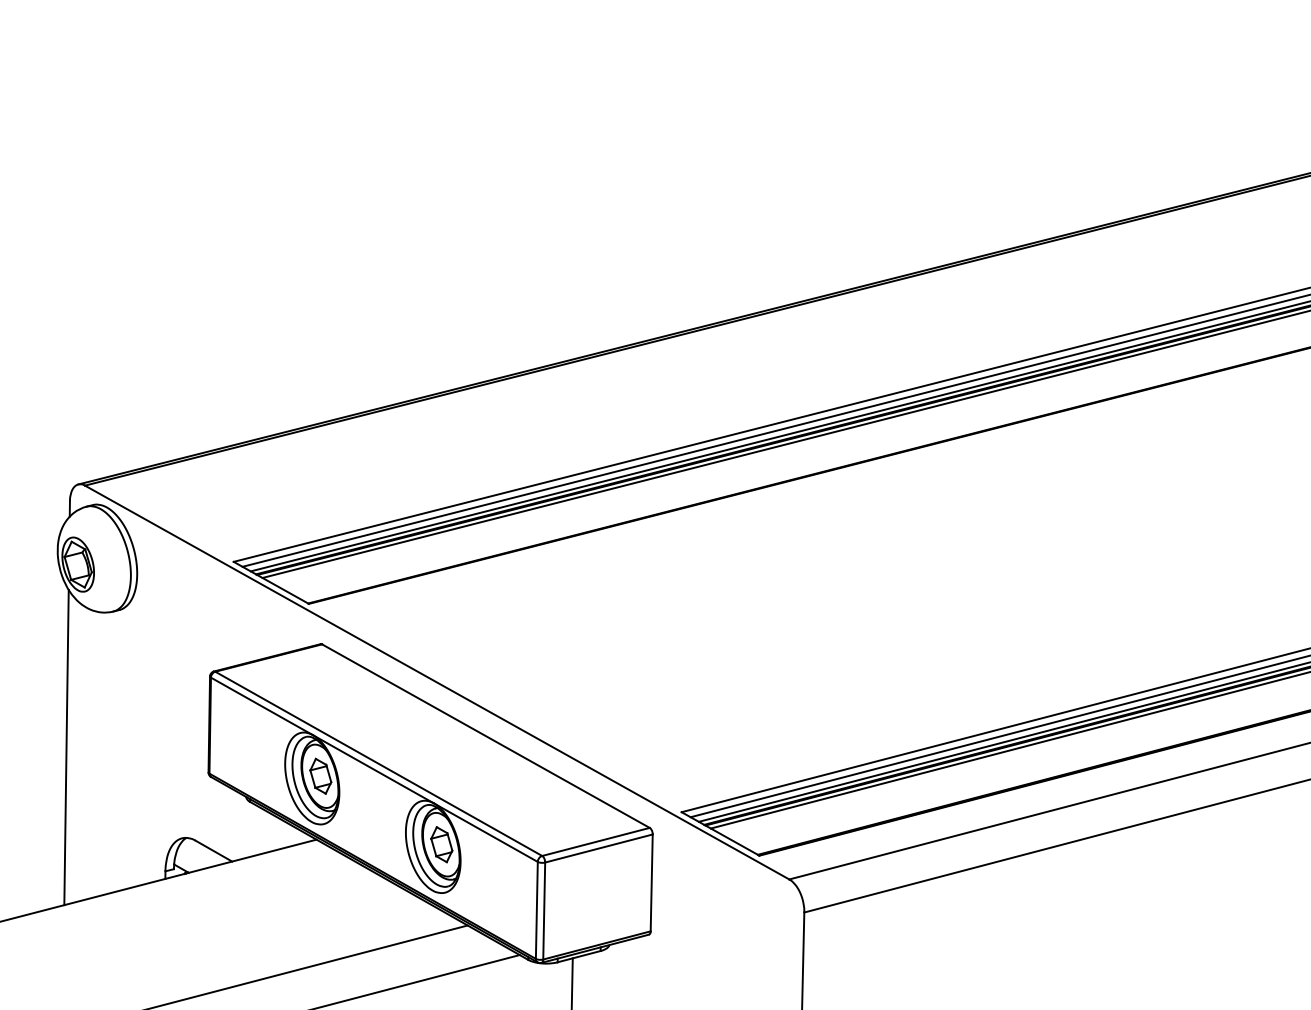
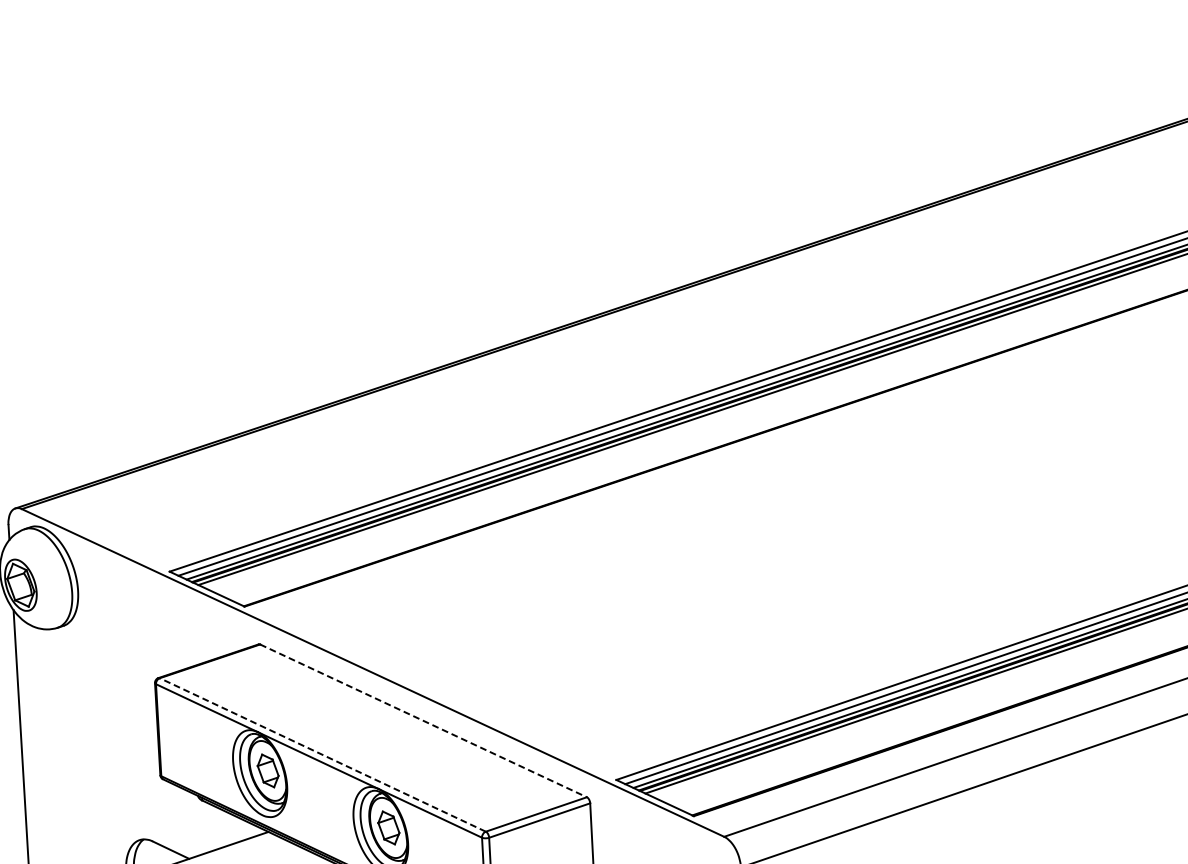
line: (485, 736) -> (423, 721), solid -> dashed
line: (378, 763) -> (322, 754), solid -> dashed

